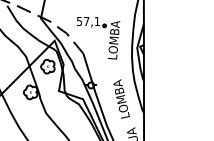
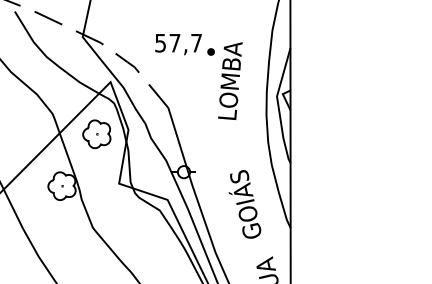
text: (96, 21) -> (194, 43), 57,1 -> 57,7
text: (121, 98) -> (245, 198), LOMBA -> GOIÁS

